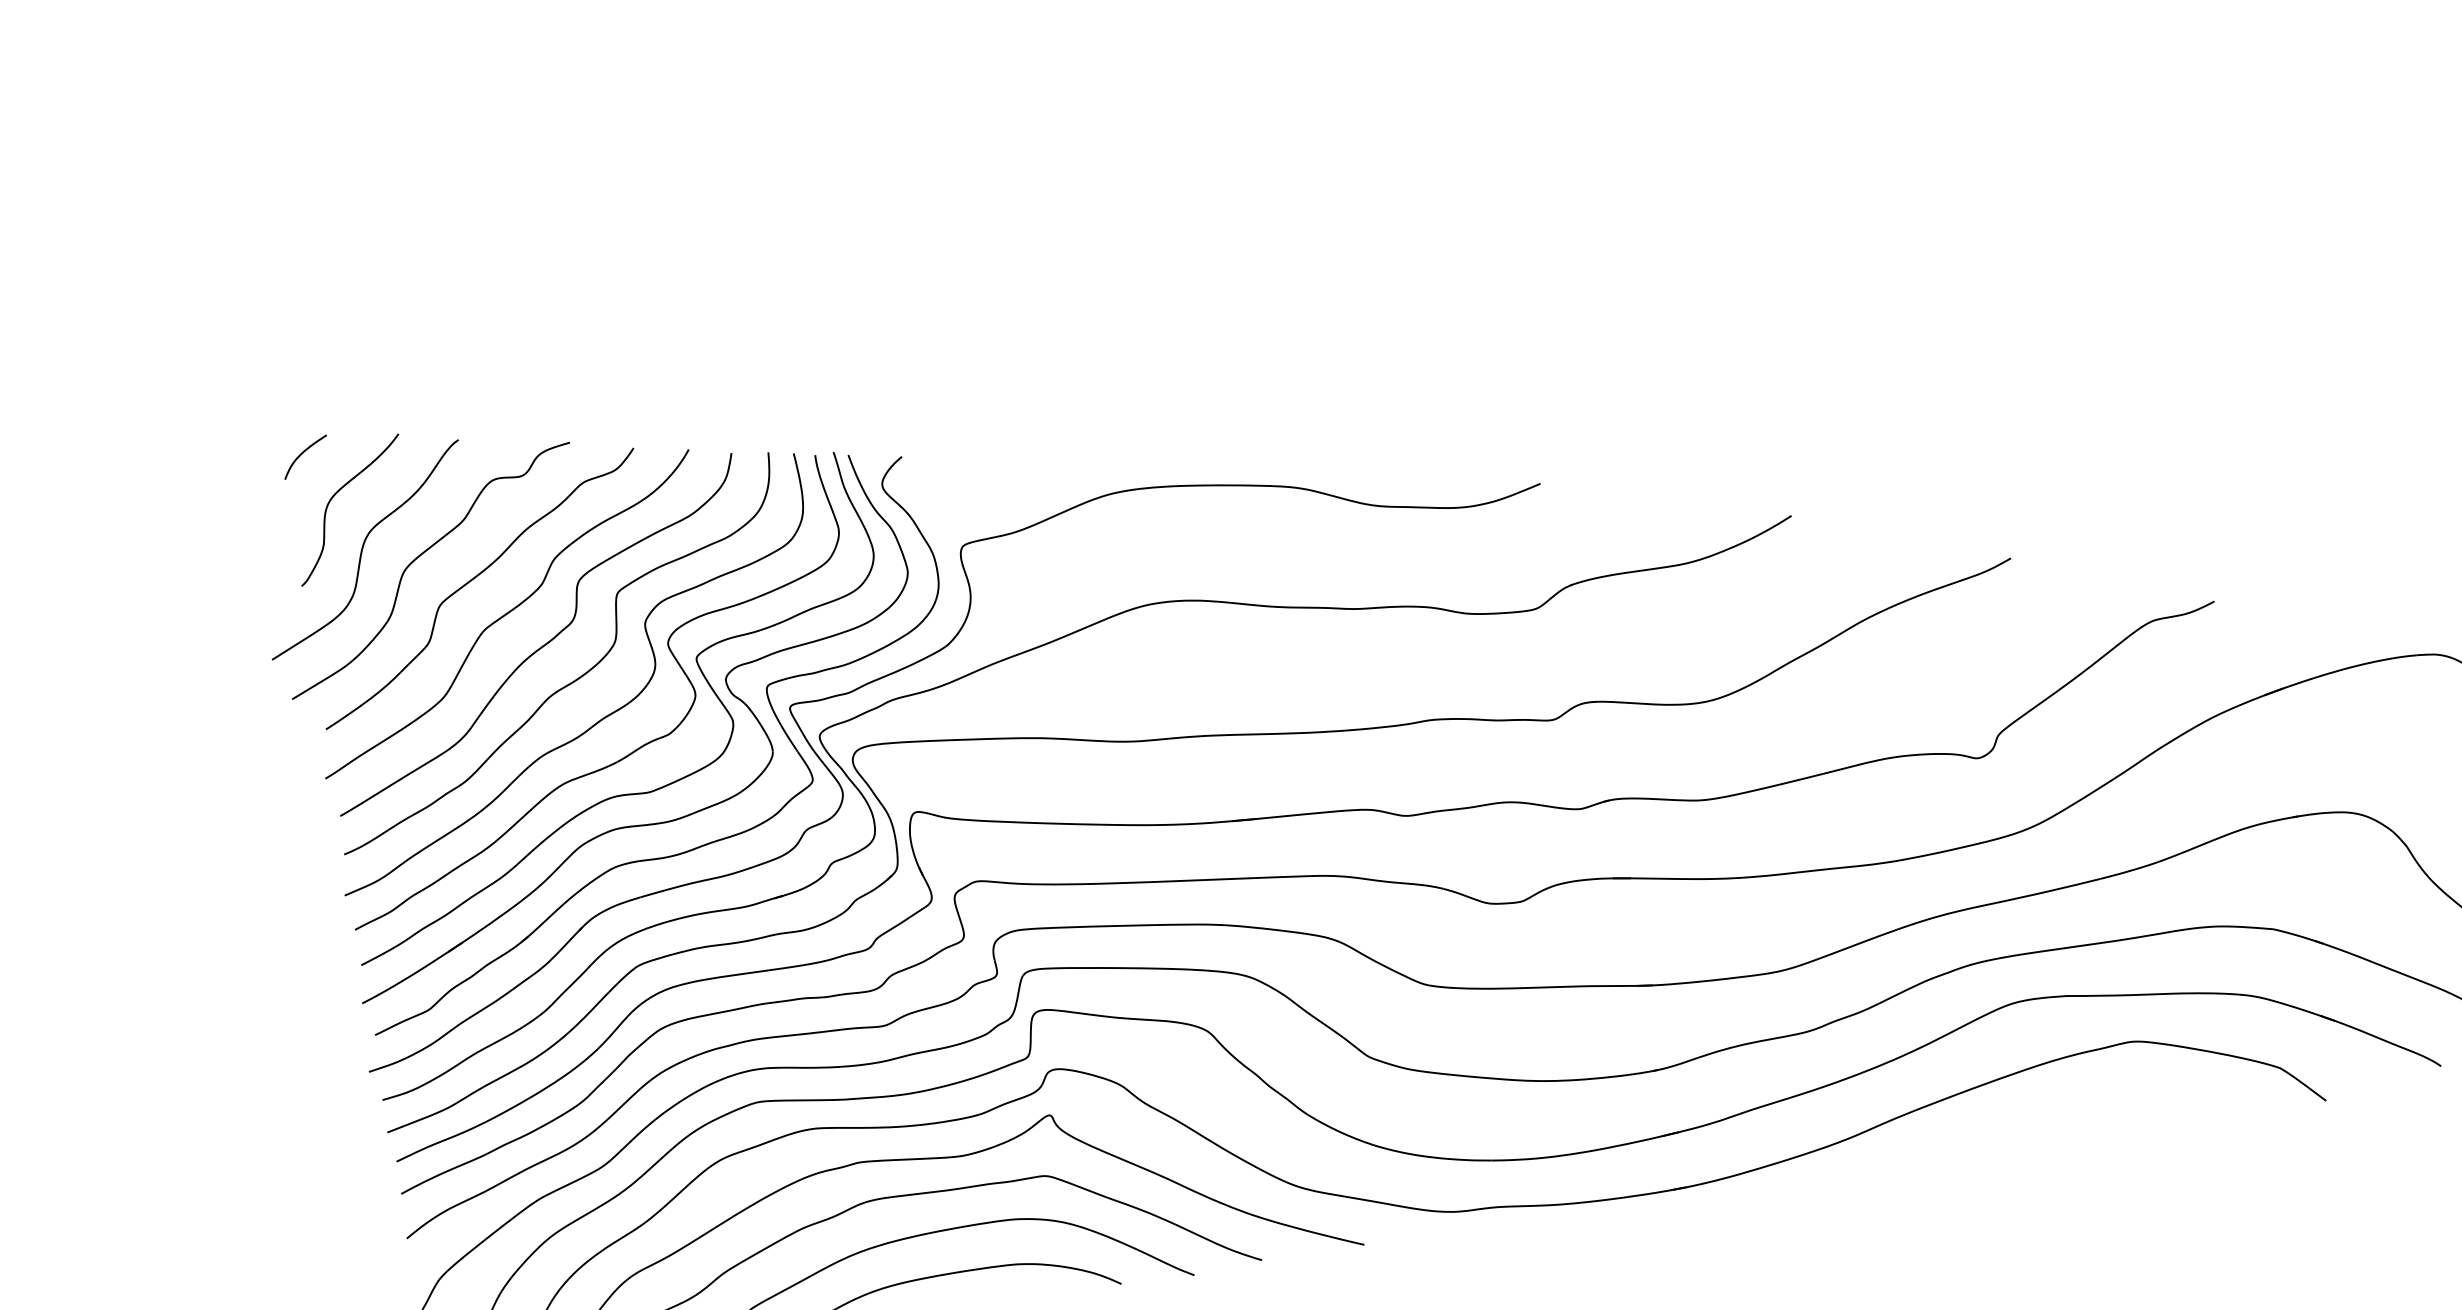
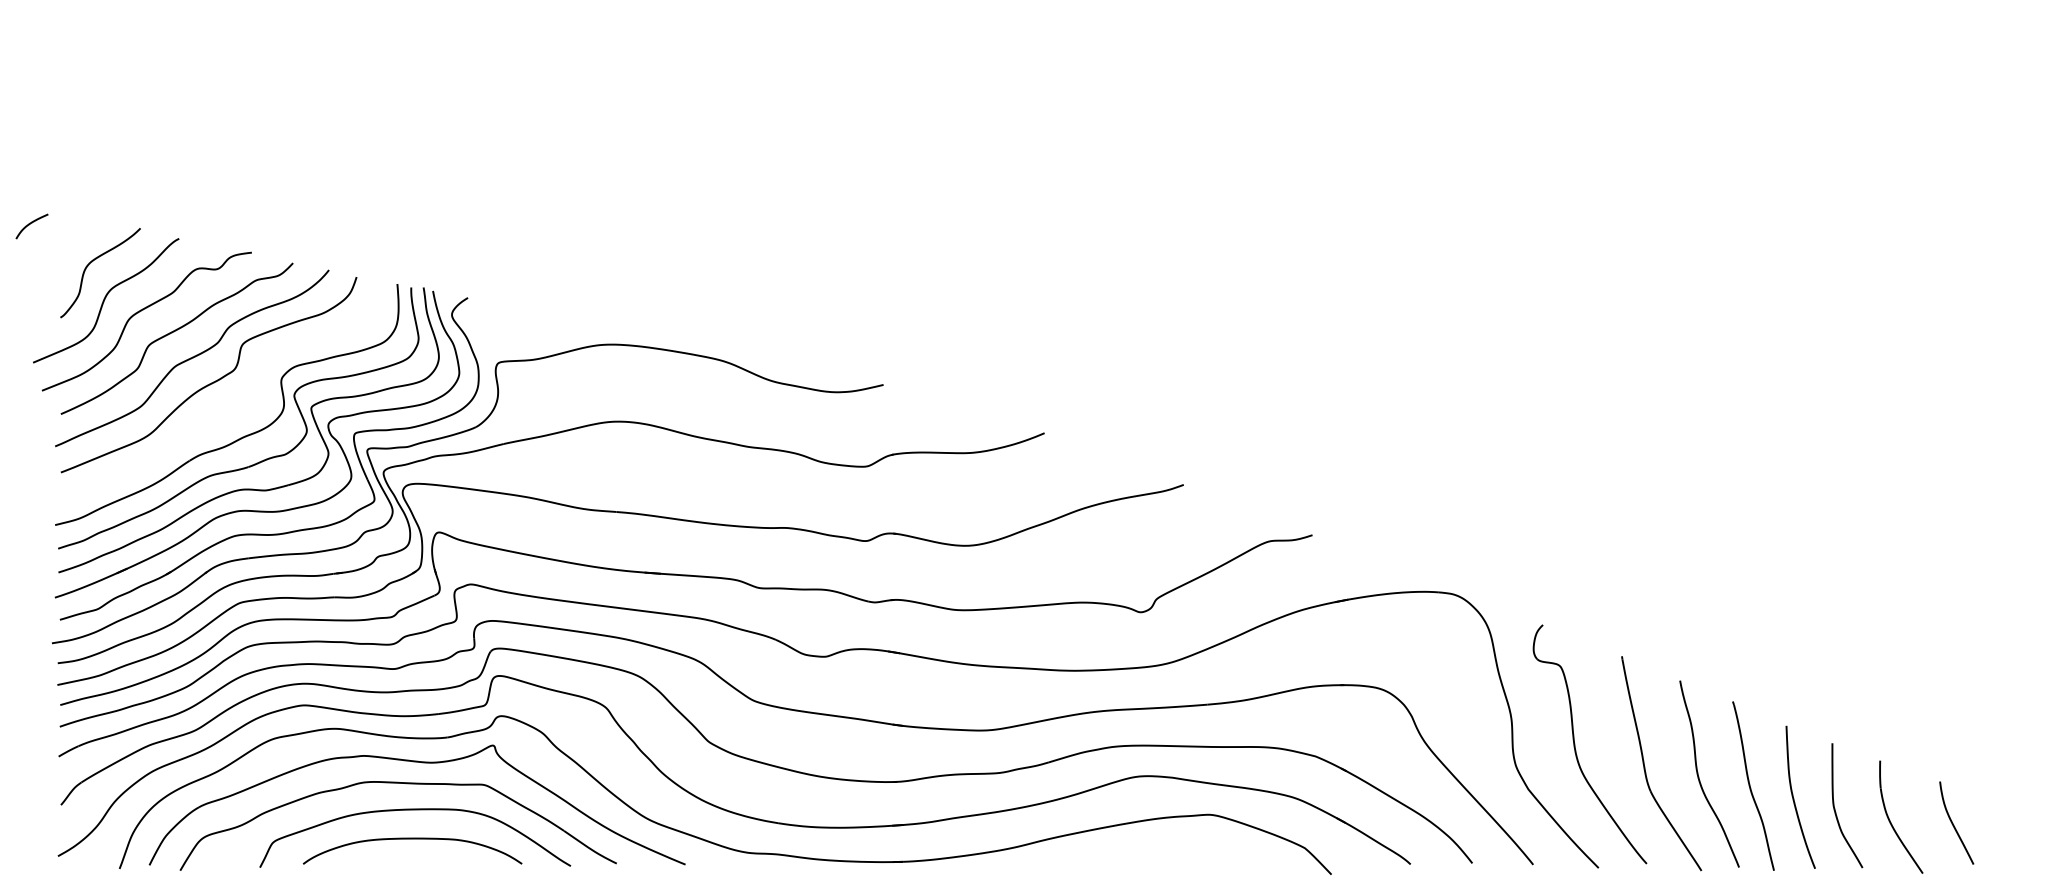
curve: (302, 454) -> (30, 224), moved
part: (576, 677) -> (230, 407), removed

